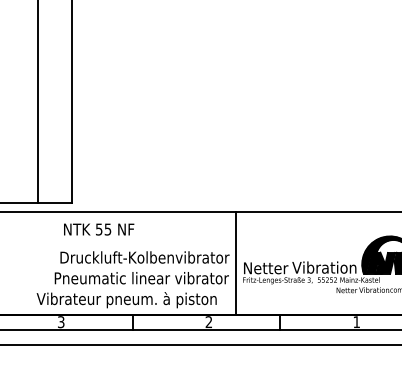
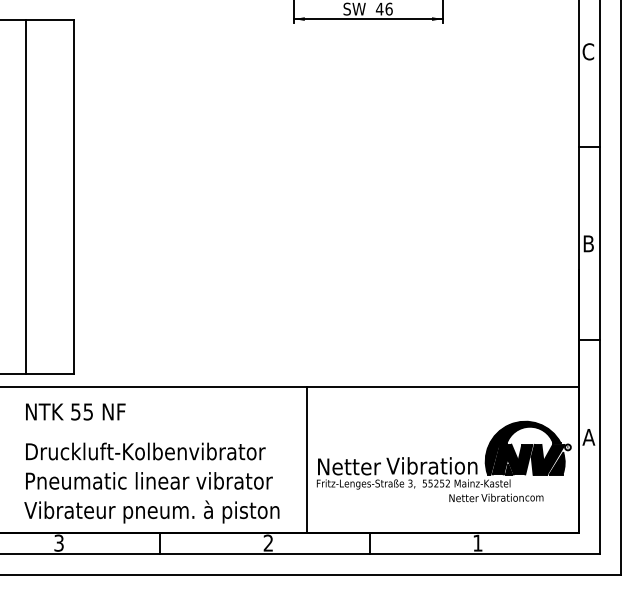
text: (98, 229) -> (75, 411), moved
text: (144, 257) -> (145, 451), moved
text: (141, 277) -> (149, 480), moved

